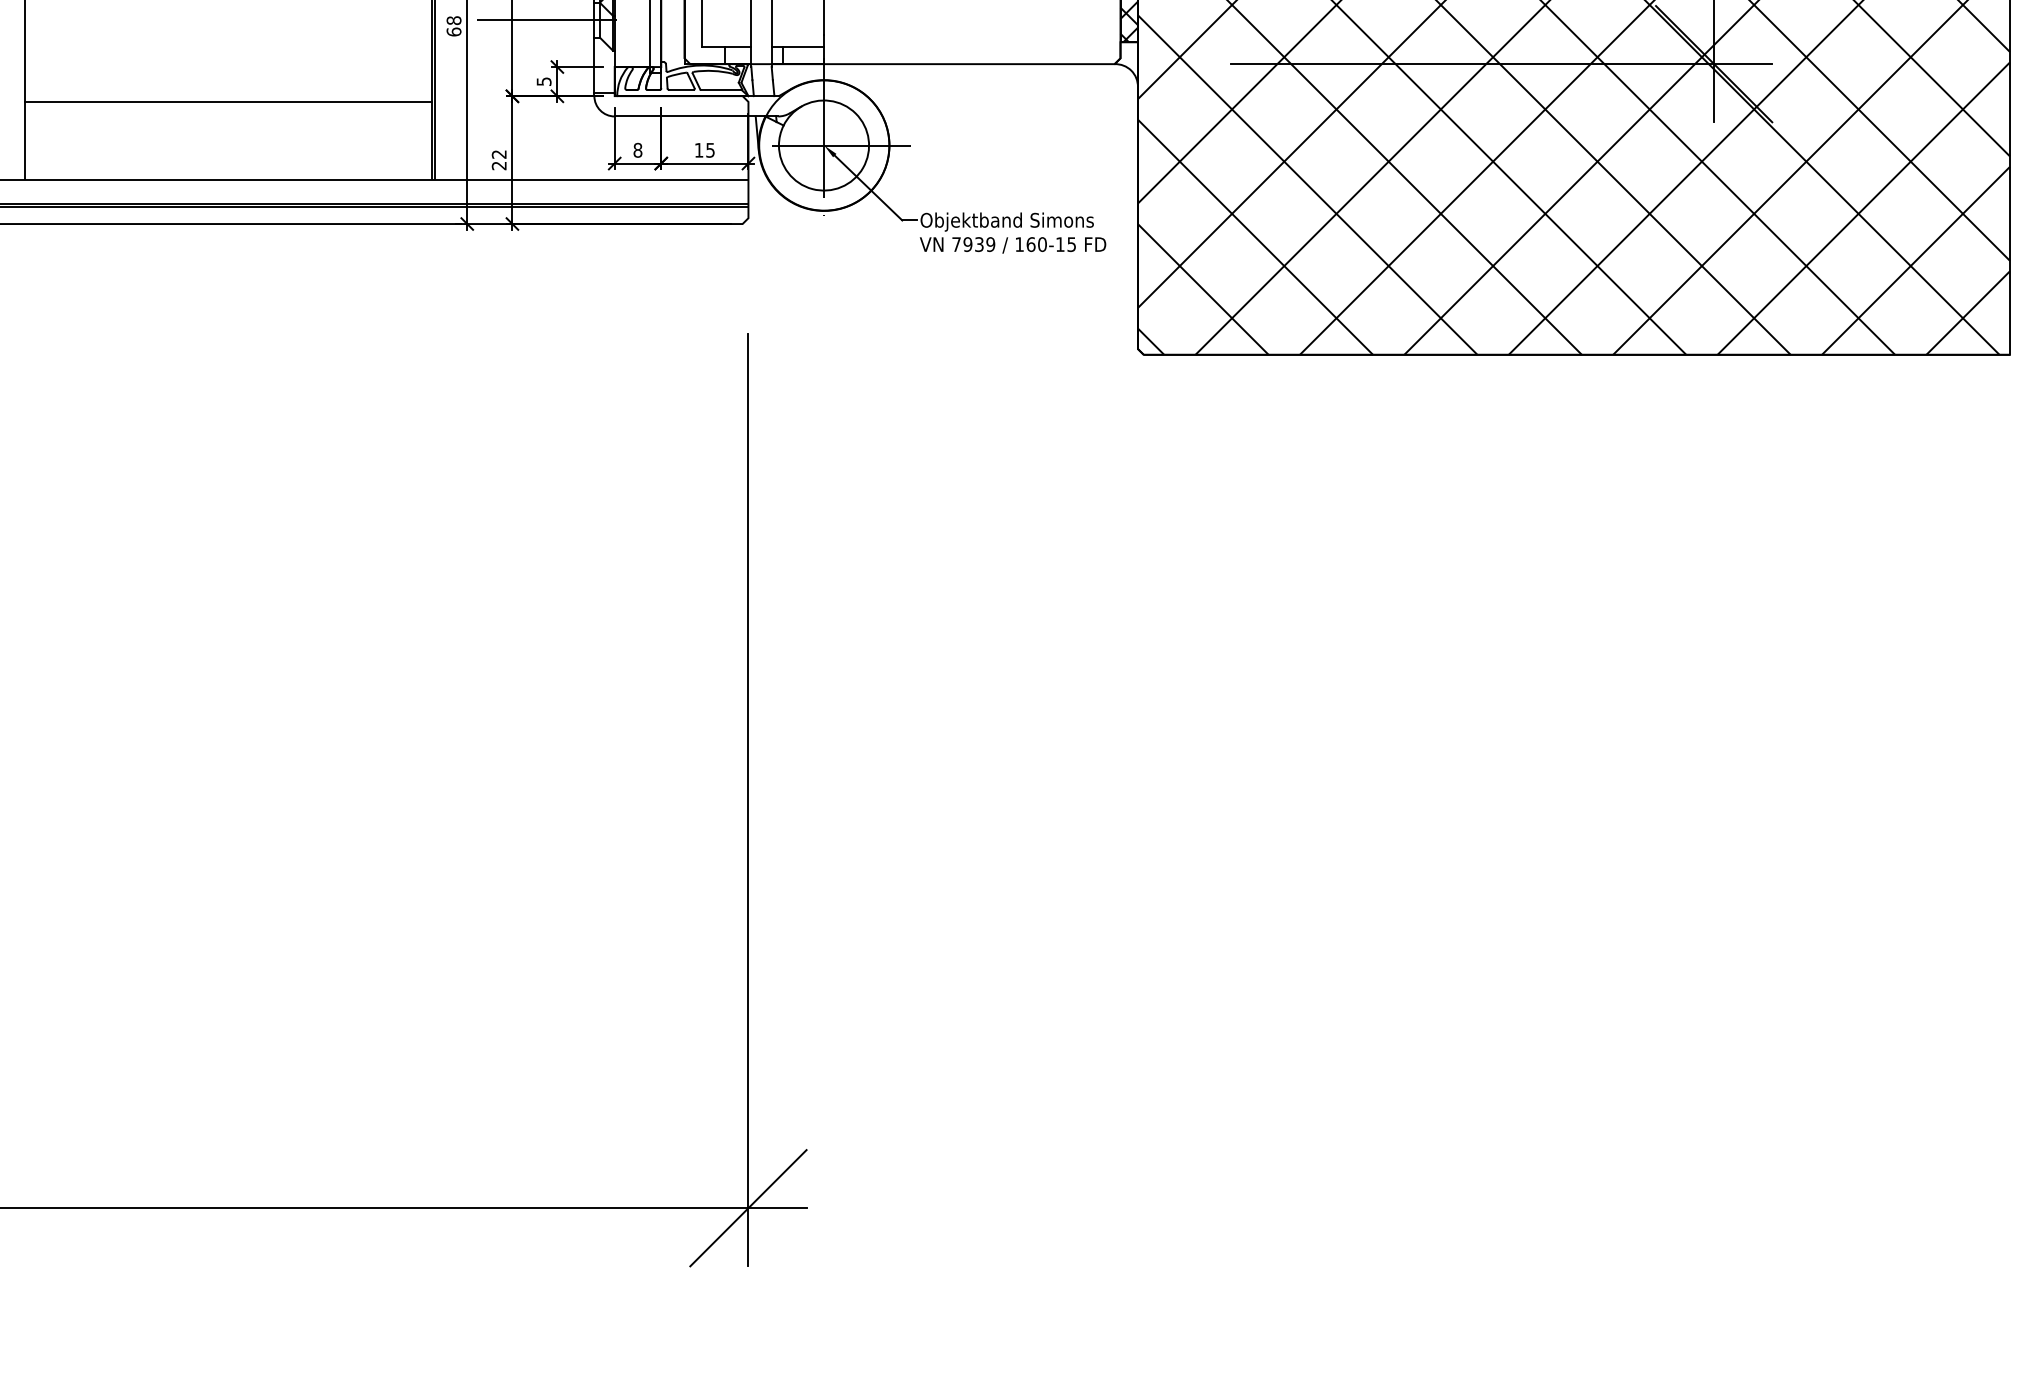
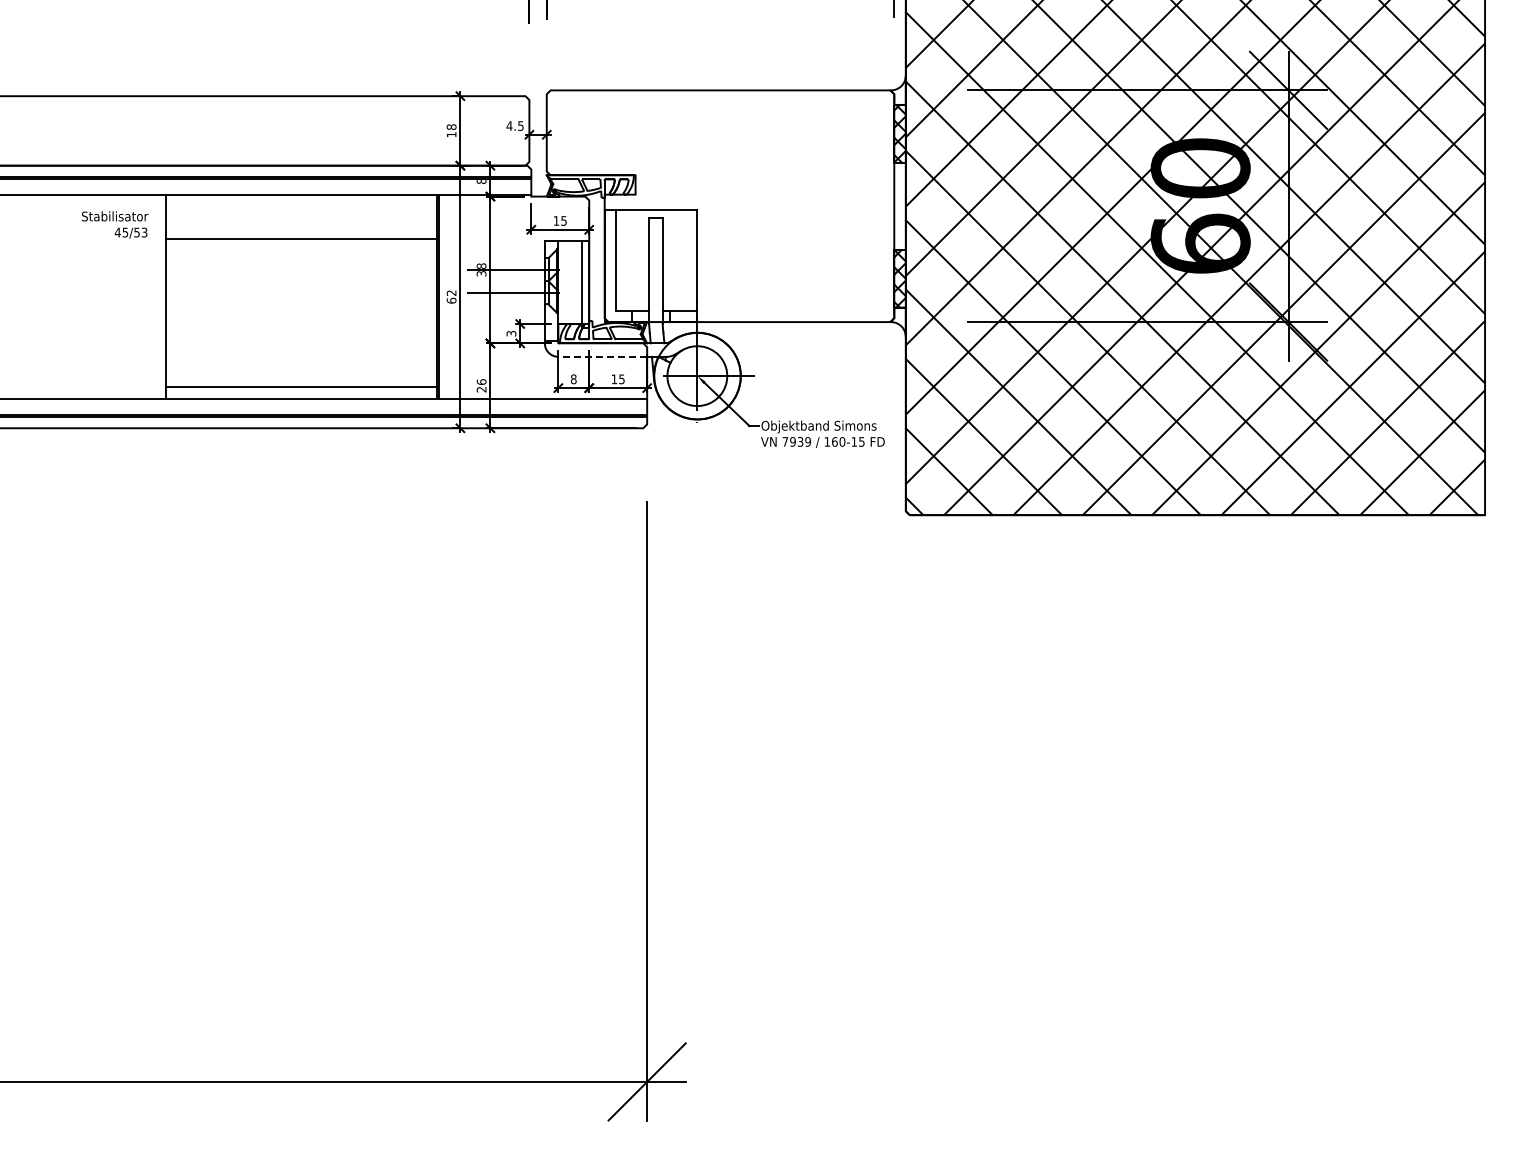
text: (453, 21) -> (451, 293), 68 -> 62
text: (542, 81) -> (510, 333), 5 -> 3
line: (228, 102) -> (301, 387), moved
line: (681, 115) -> (602, 356), solid -> dashed
text: (499, 153) -> (481, 381), 22 -> 26

